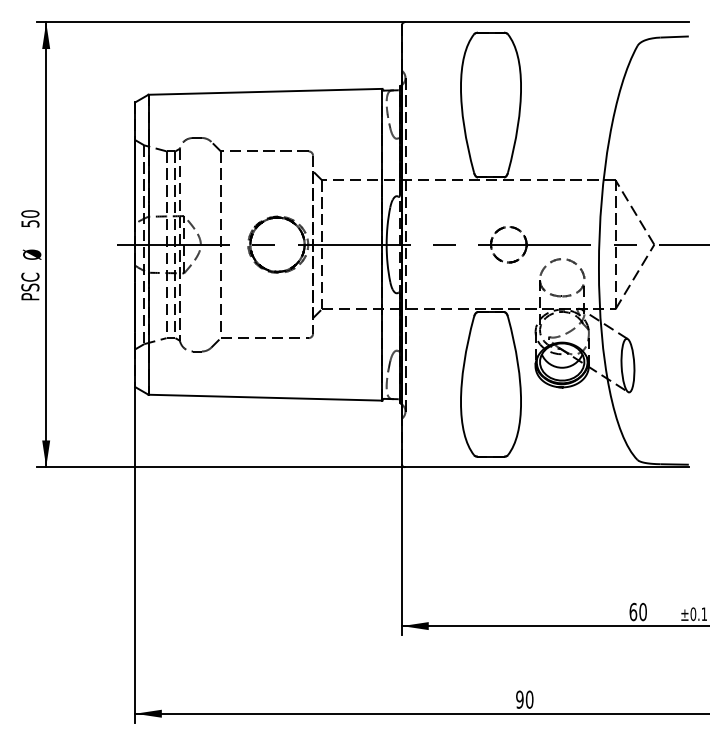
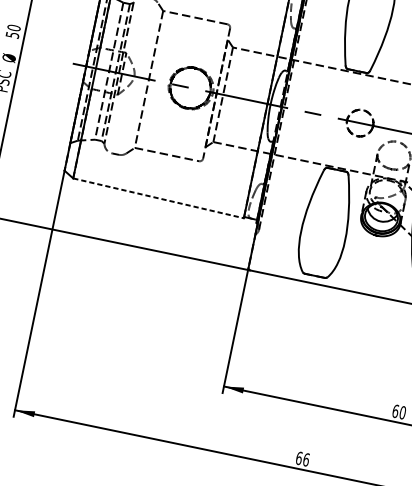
line: (266, 397) -> (159, 198), solid -> dashed
text: (524, 699) -> (302, 458), 90 -> 66

